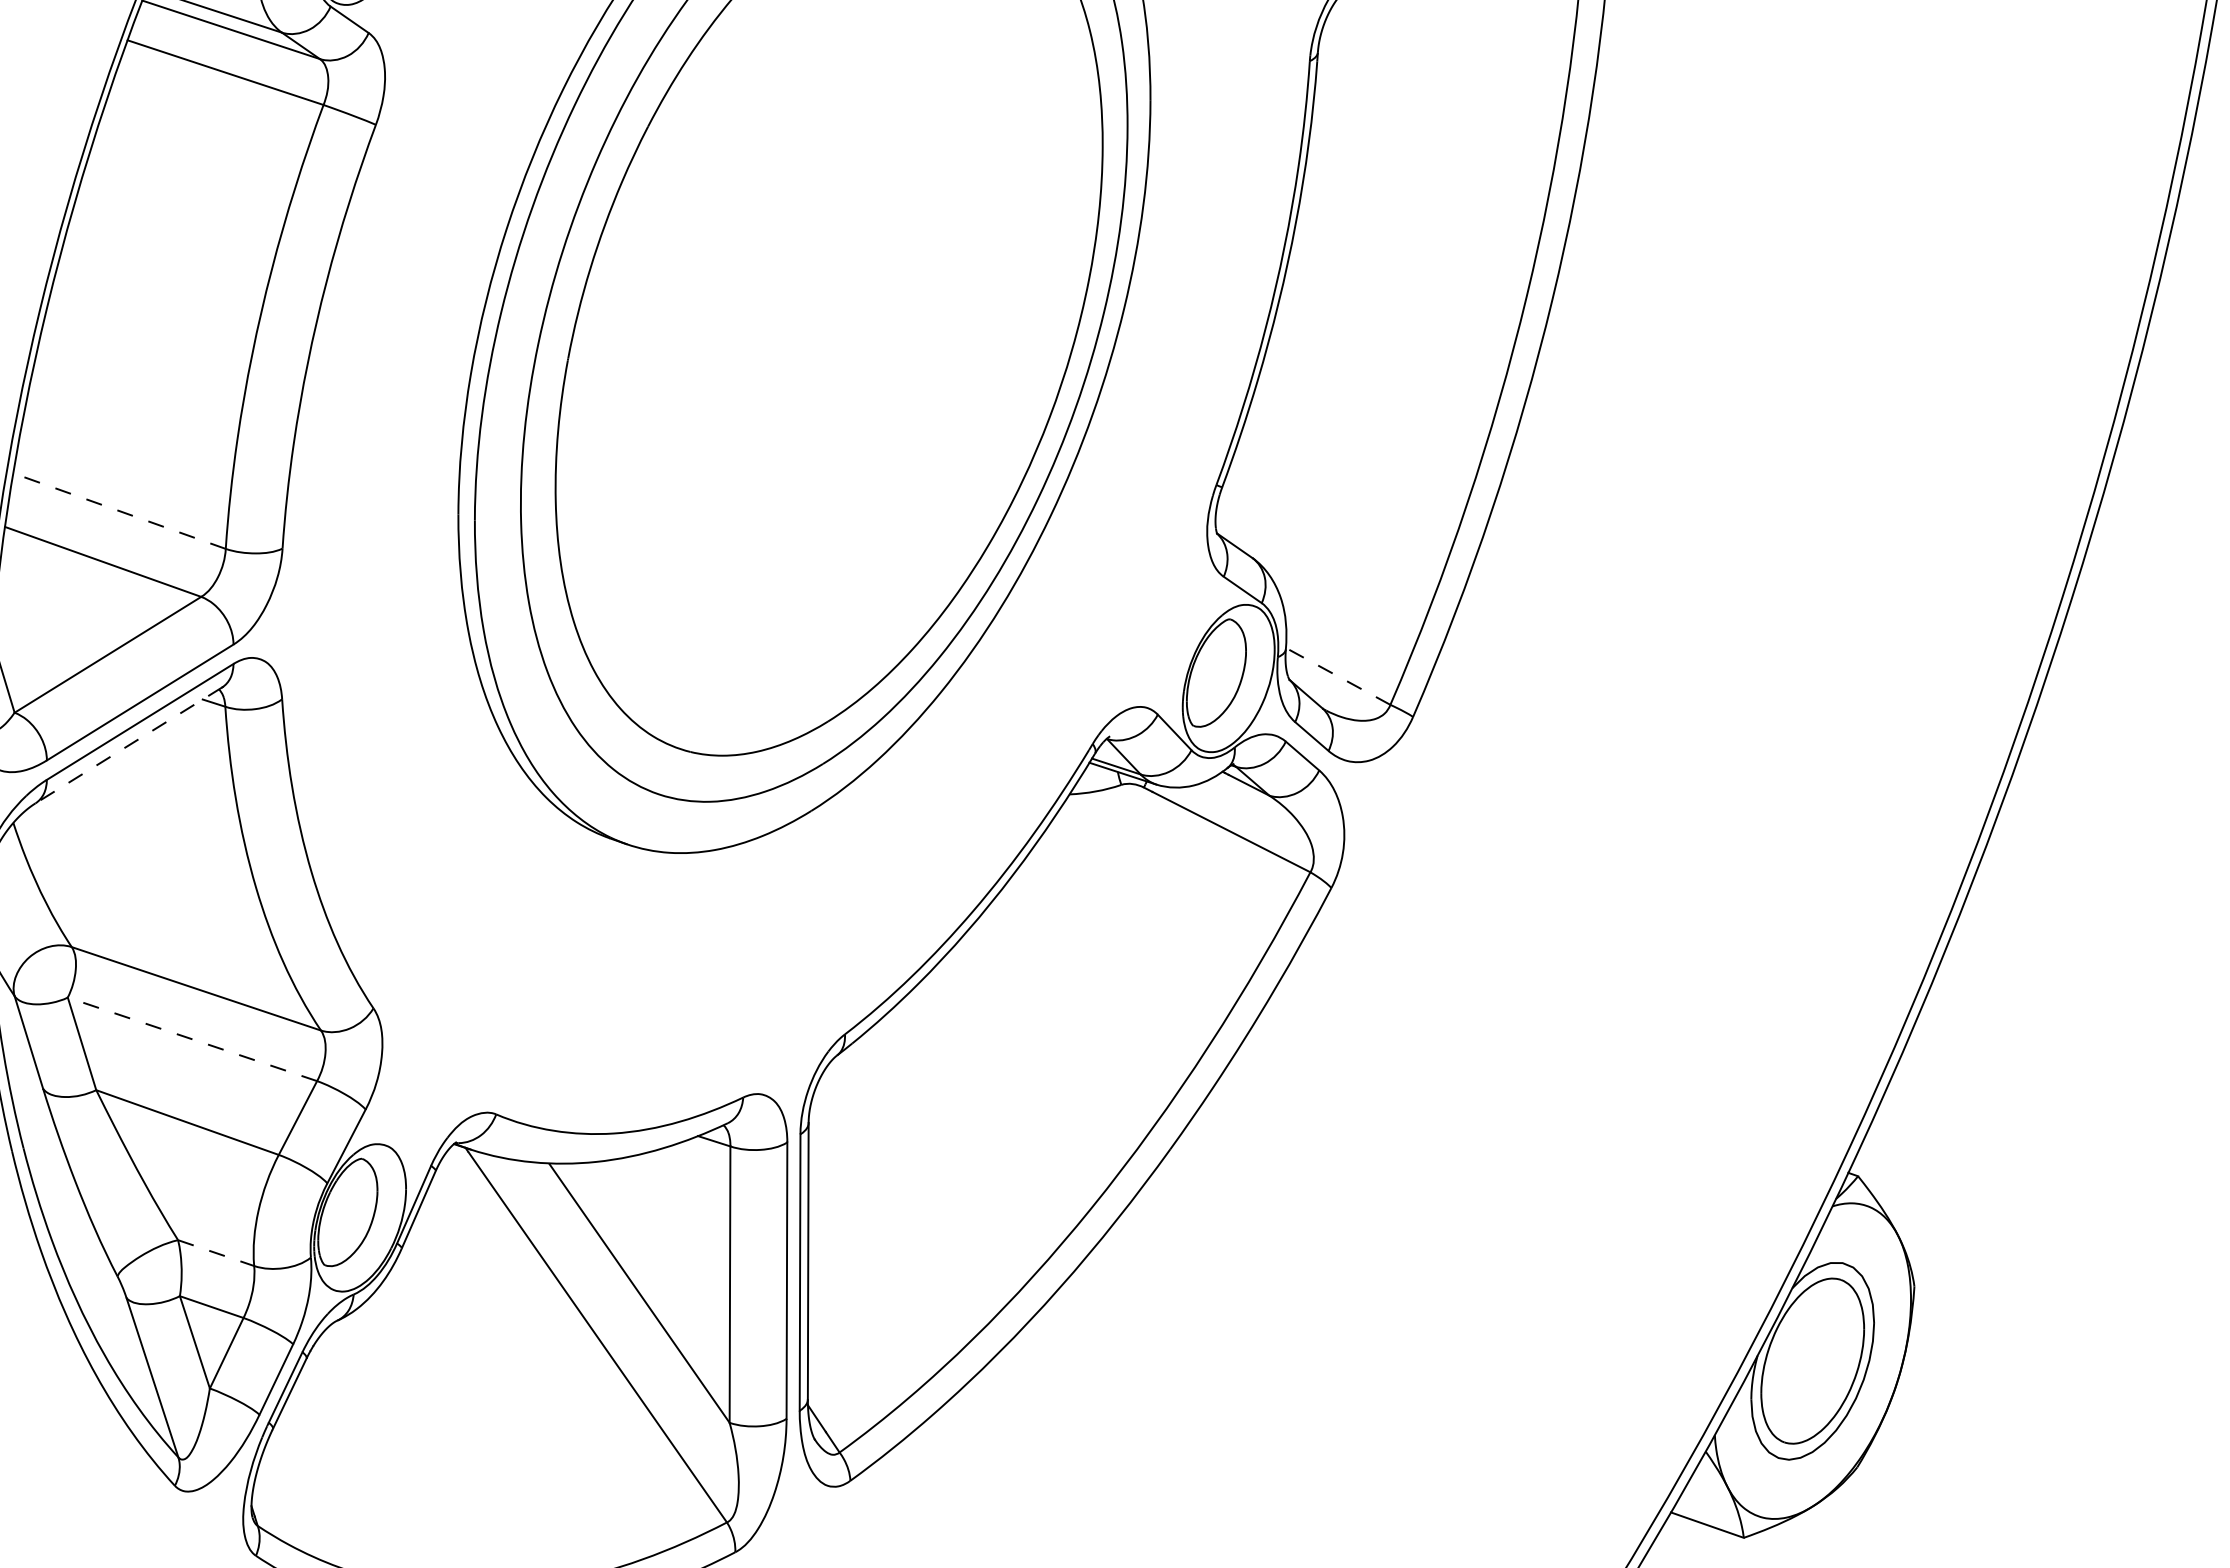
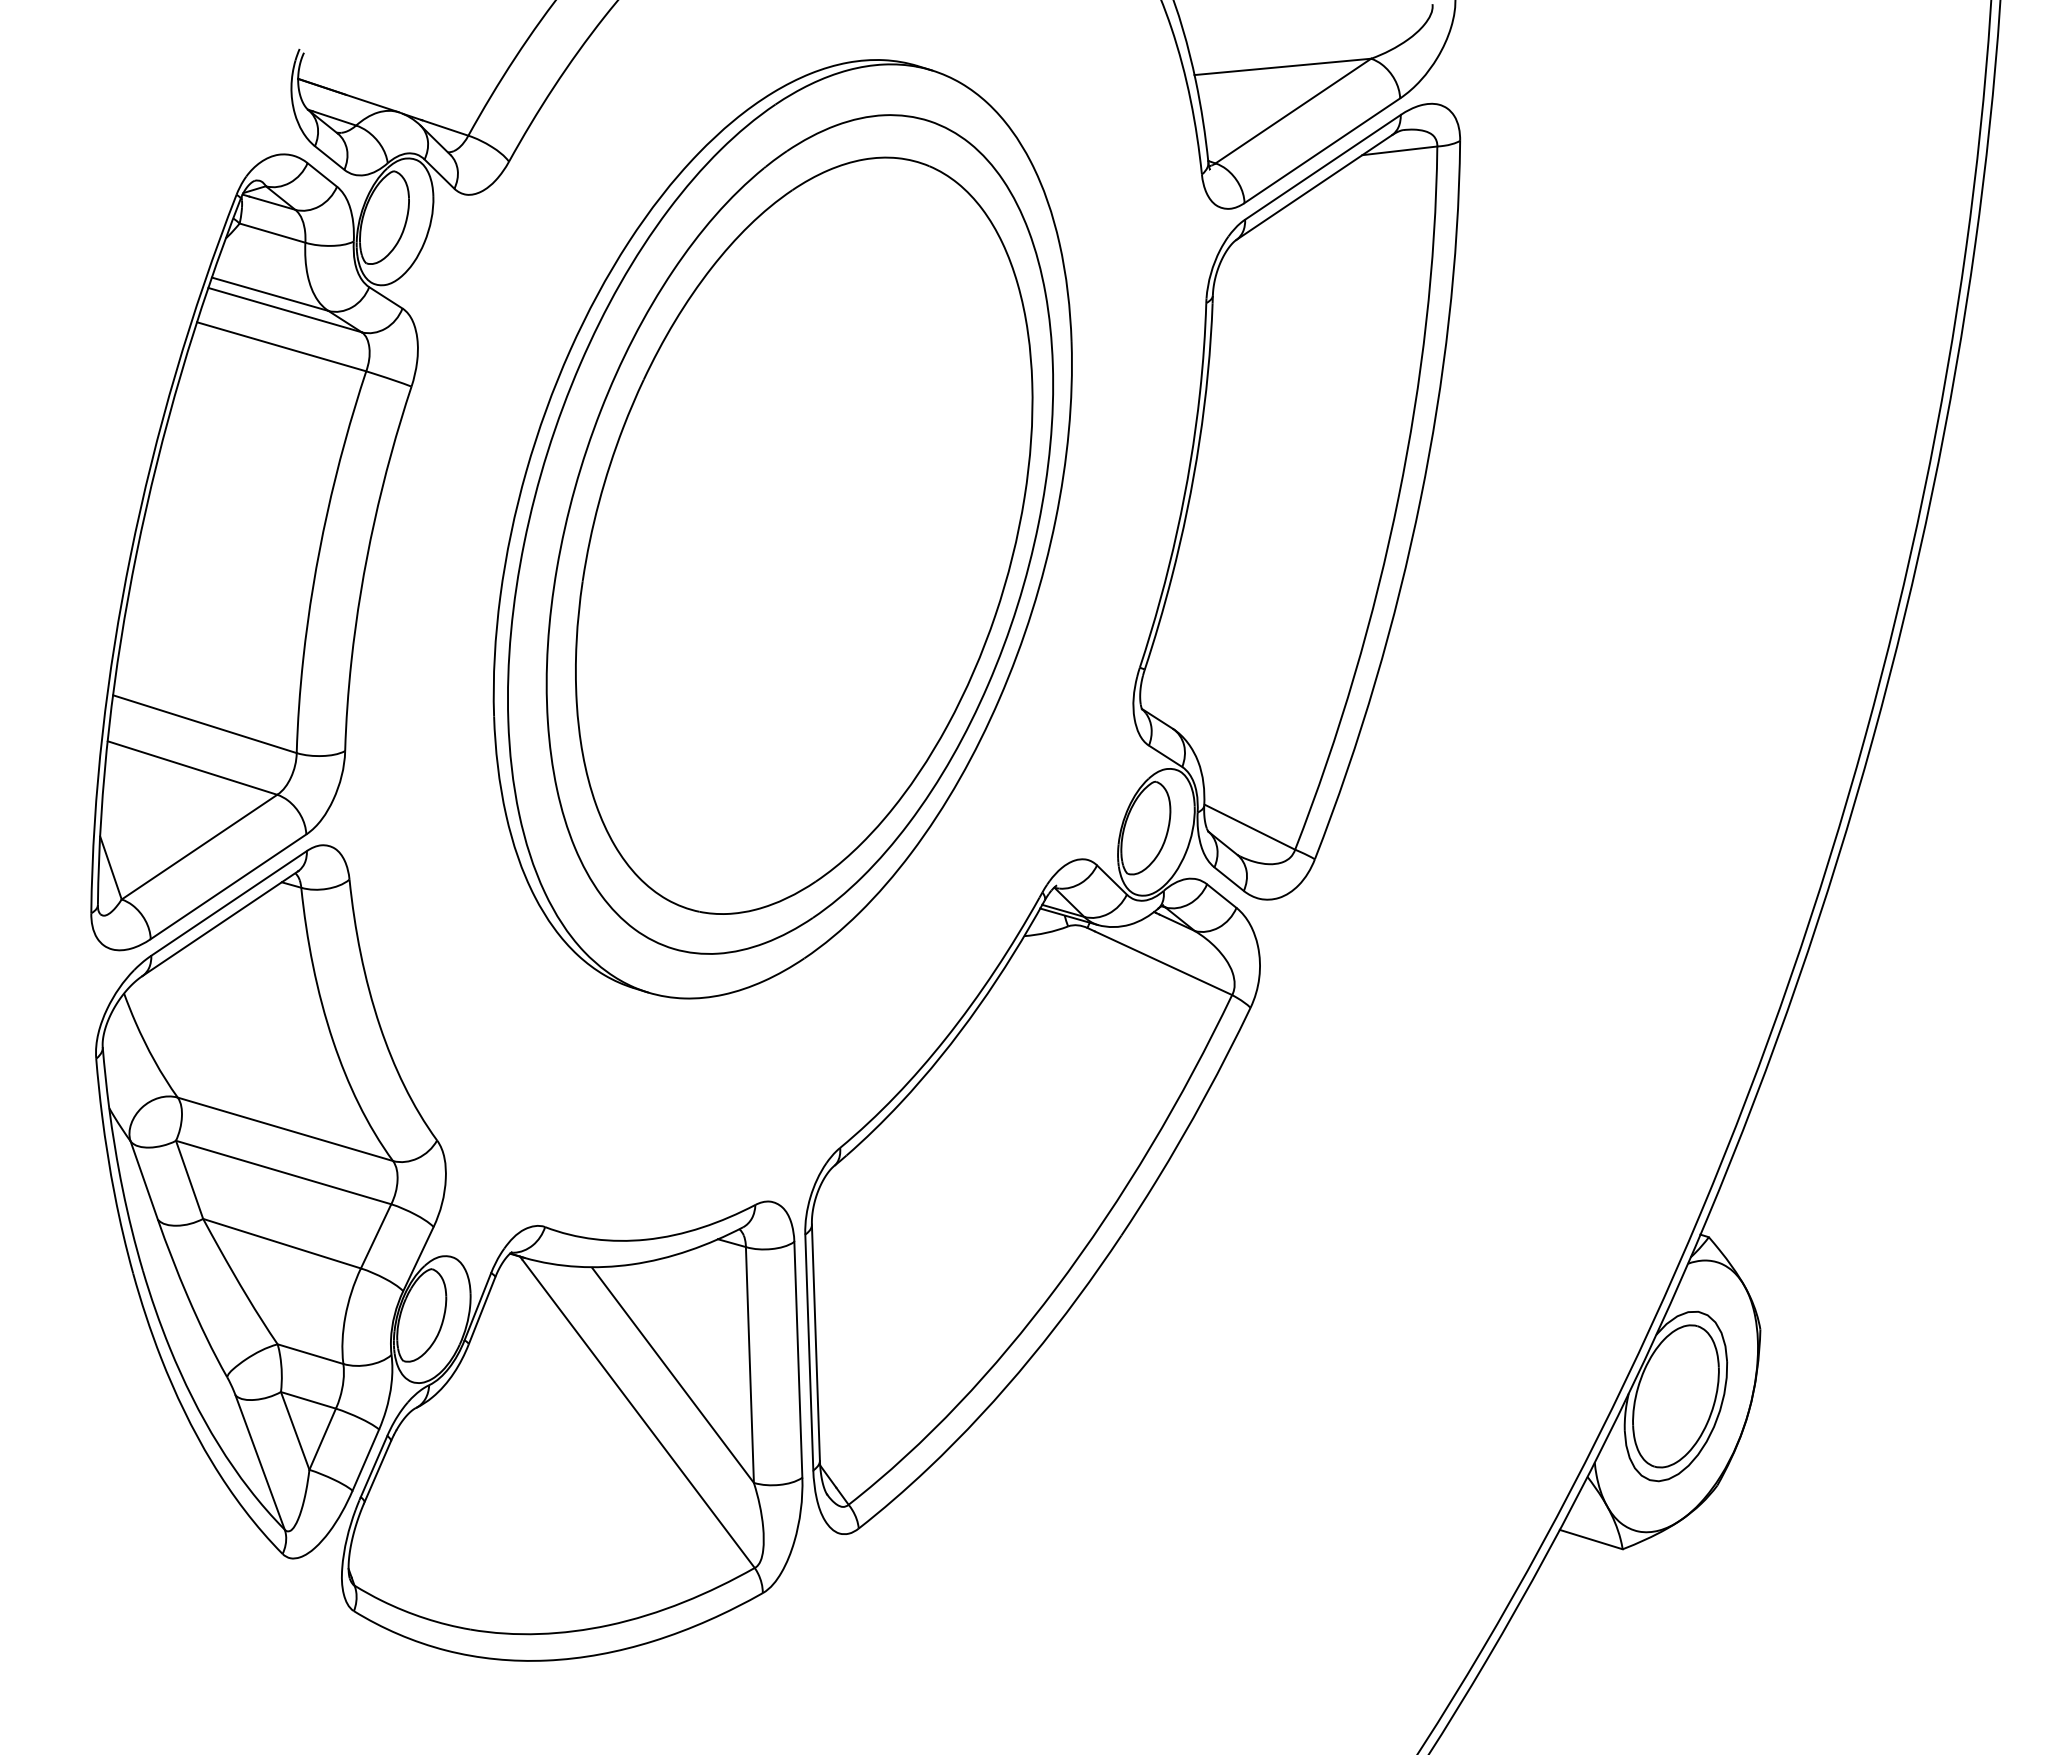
line: (119, 511) -> (204, 724), dashed -> solid
line: (1337, 676) -> (1249, 827), dashed -> solid
line: (129, 745) -> (220, 923), dashed -> solid
line: (192, 1039) -> (283, 1172), dashed -> solid
line: (217, 1253) -> (311, 1354), dashed -> solid

